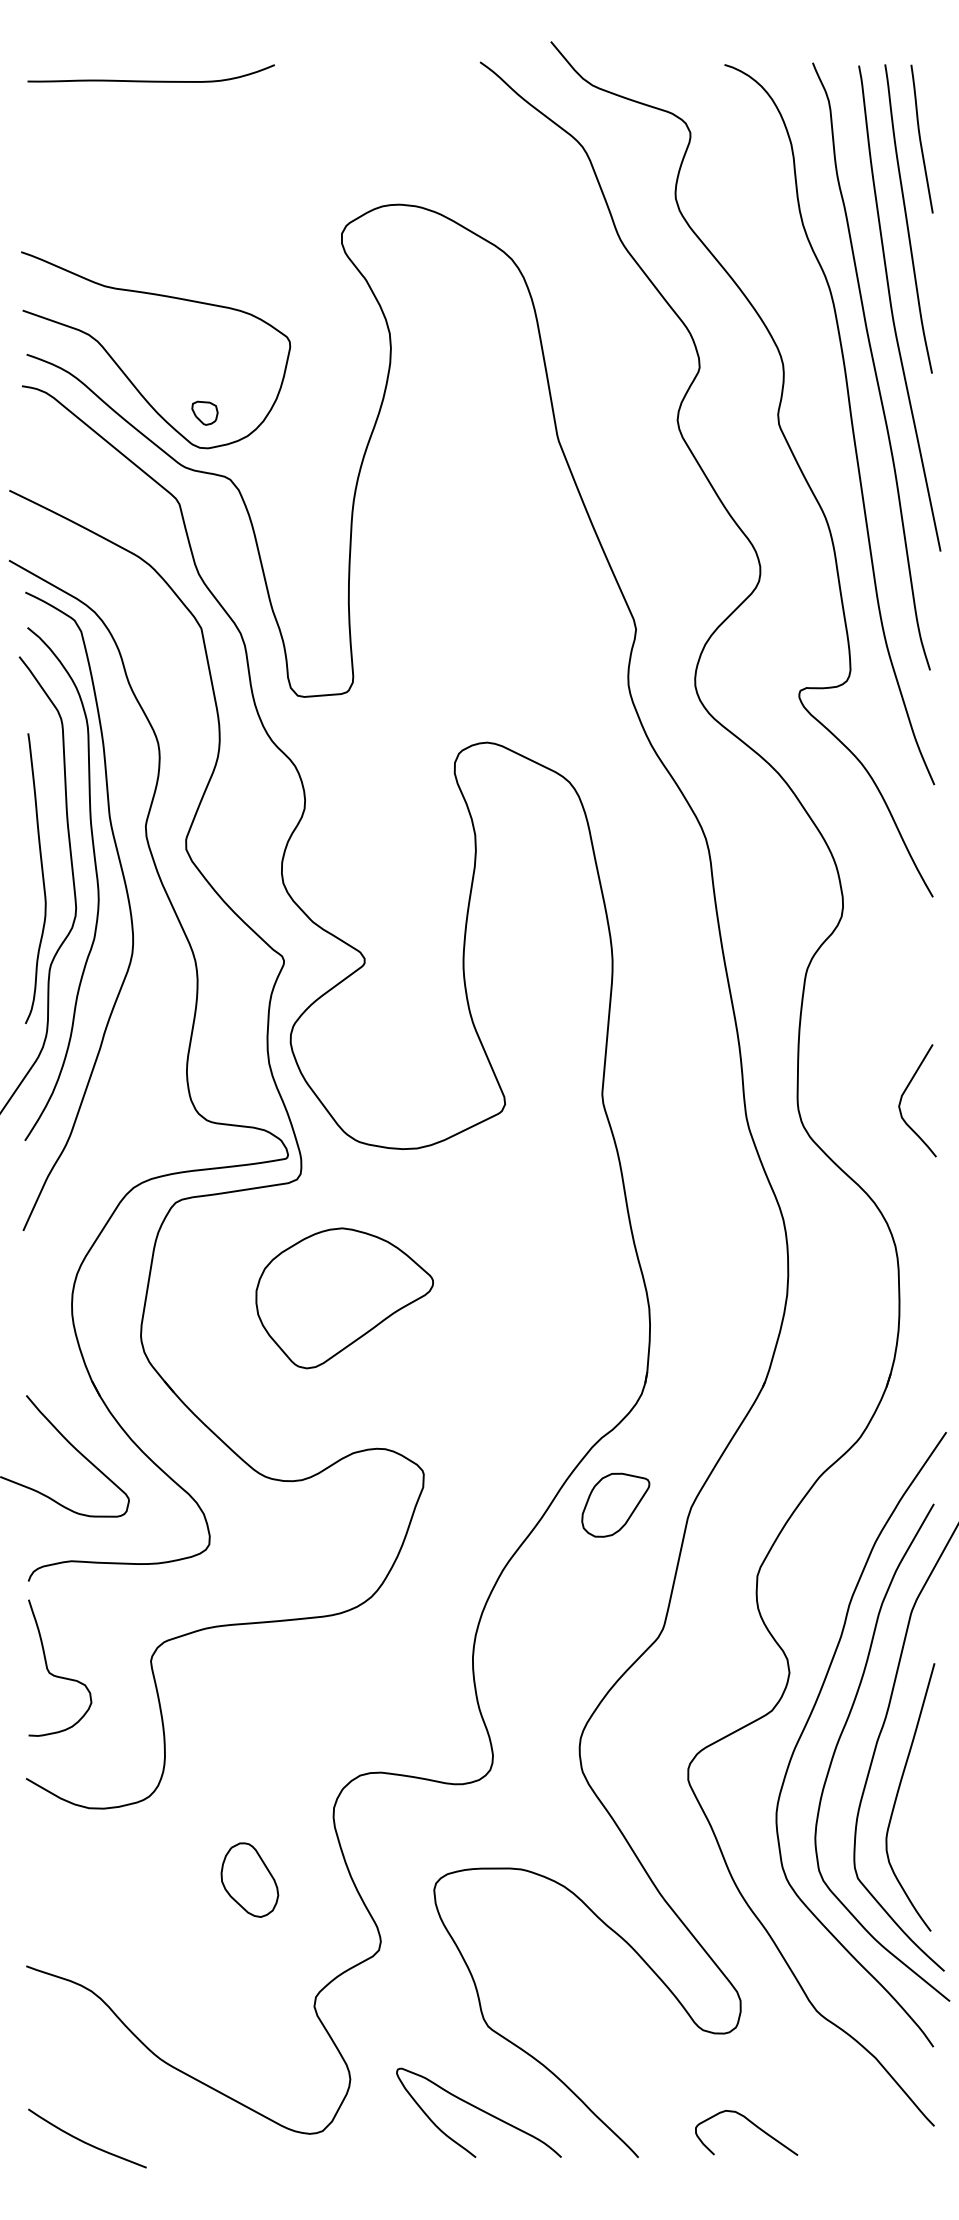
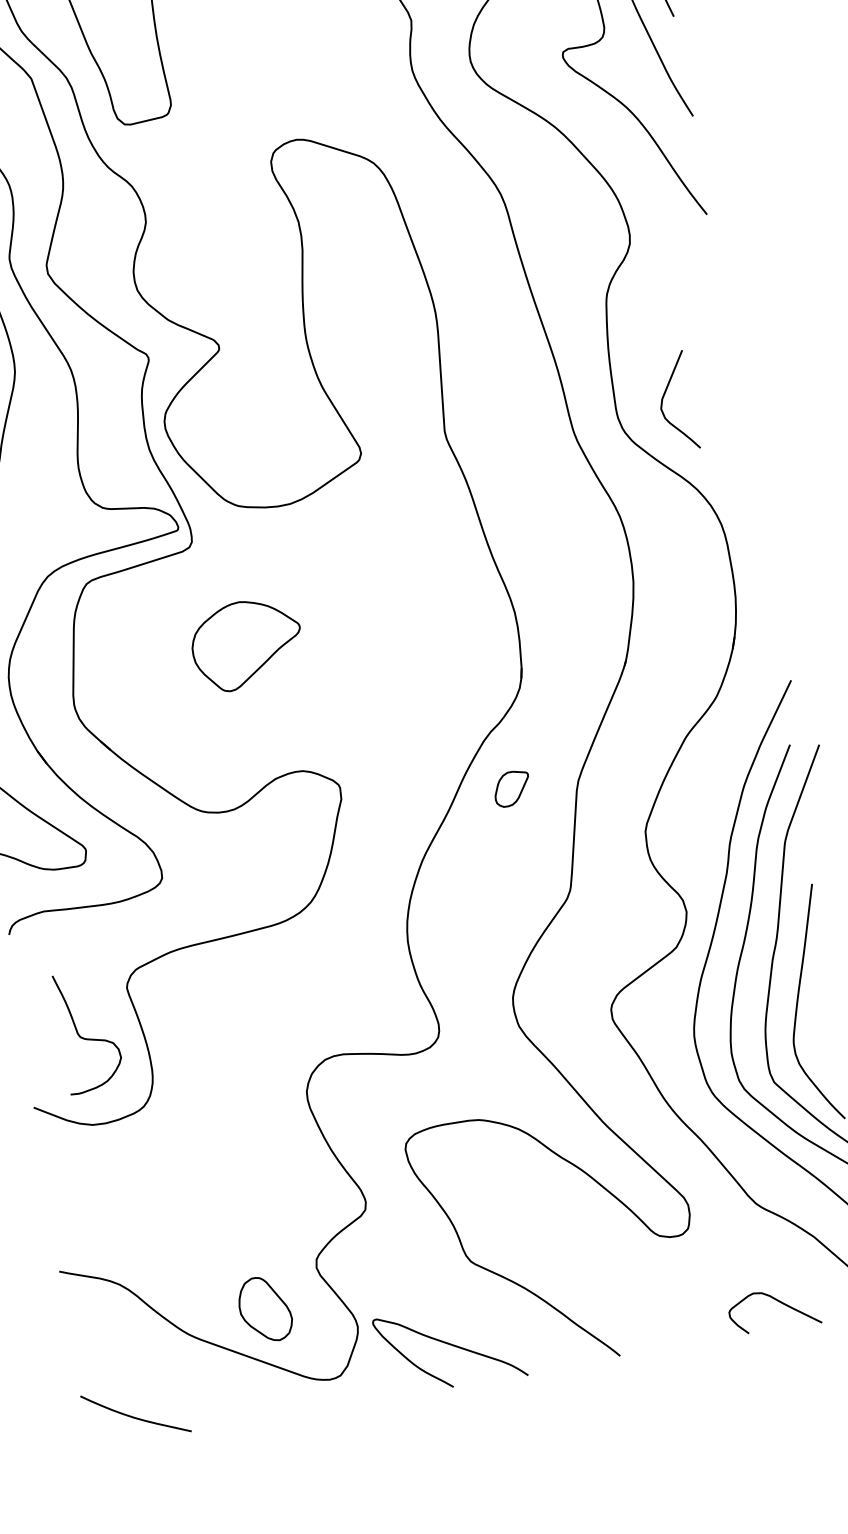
curve: (904, 1093) -> (664, 396), moved
part: (344, 1298) -> (247, 644), size x0.7
part: (615, 1504) -> (511, 788), size x0.6
curve: (57, 1675) -> (87, 1038), moved
part: (249, 1879) -> (264, 1308), moved
curve: (479, 2110) -> (450, 1345), moved
curve: (753, 2125) -> (779, 1302), moved

